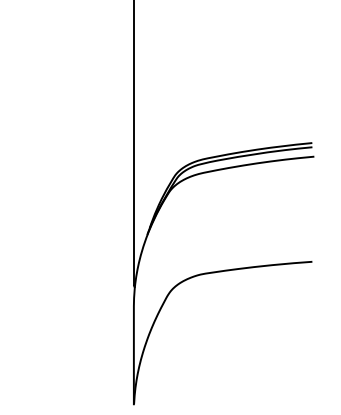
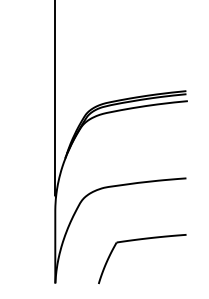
part: (245, 346) -> (137, 240), added

